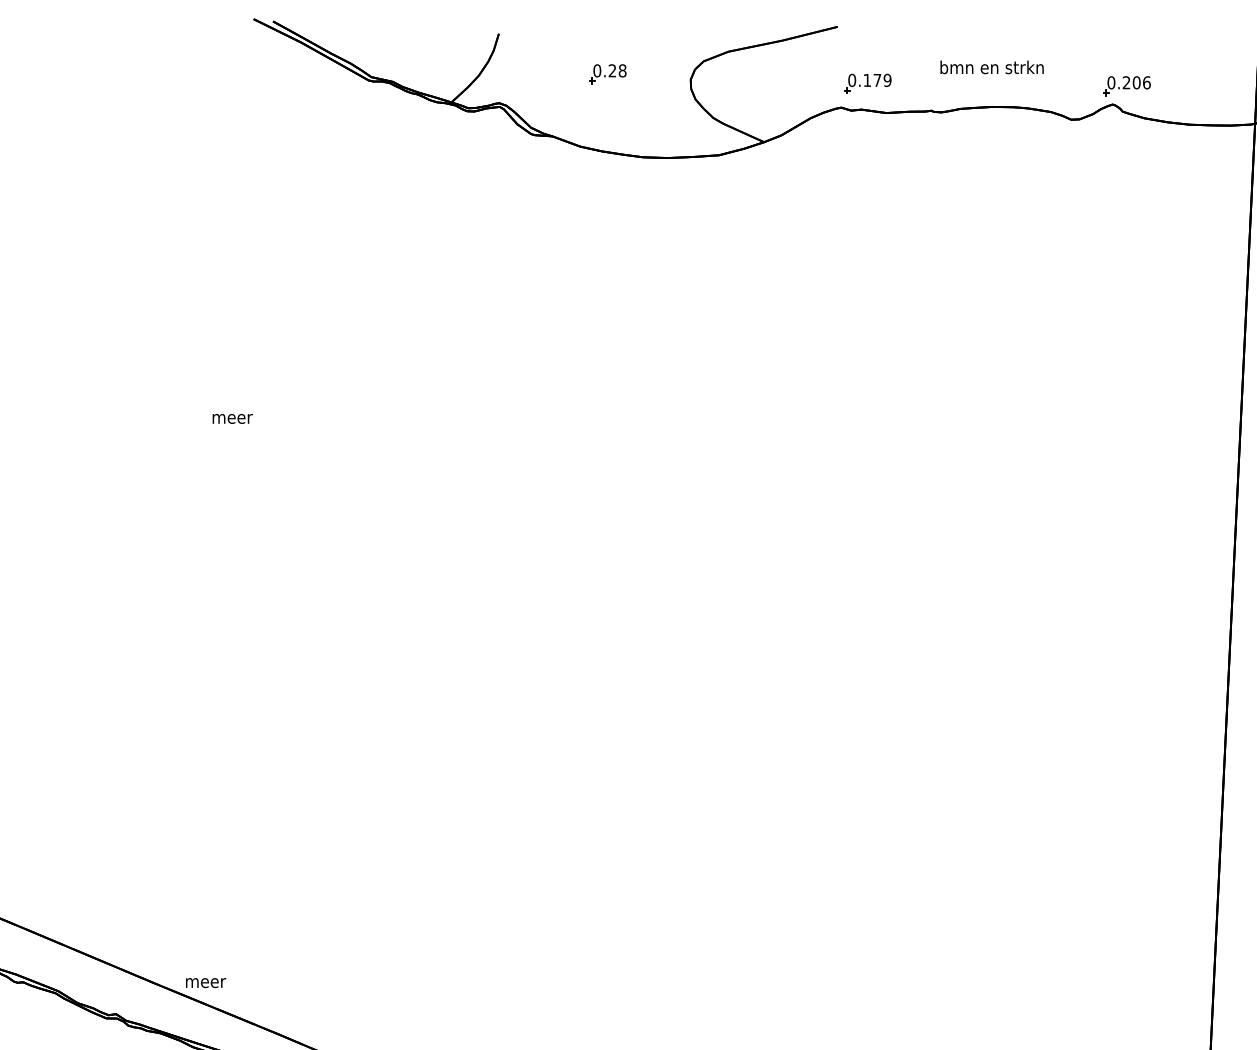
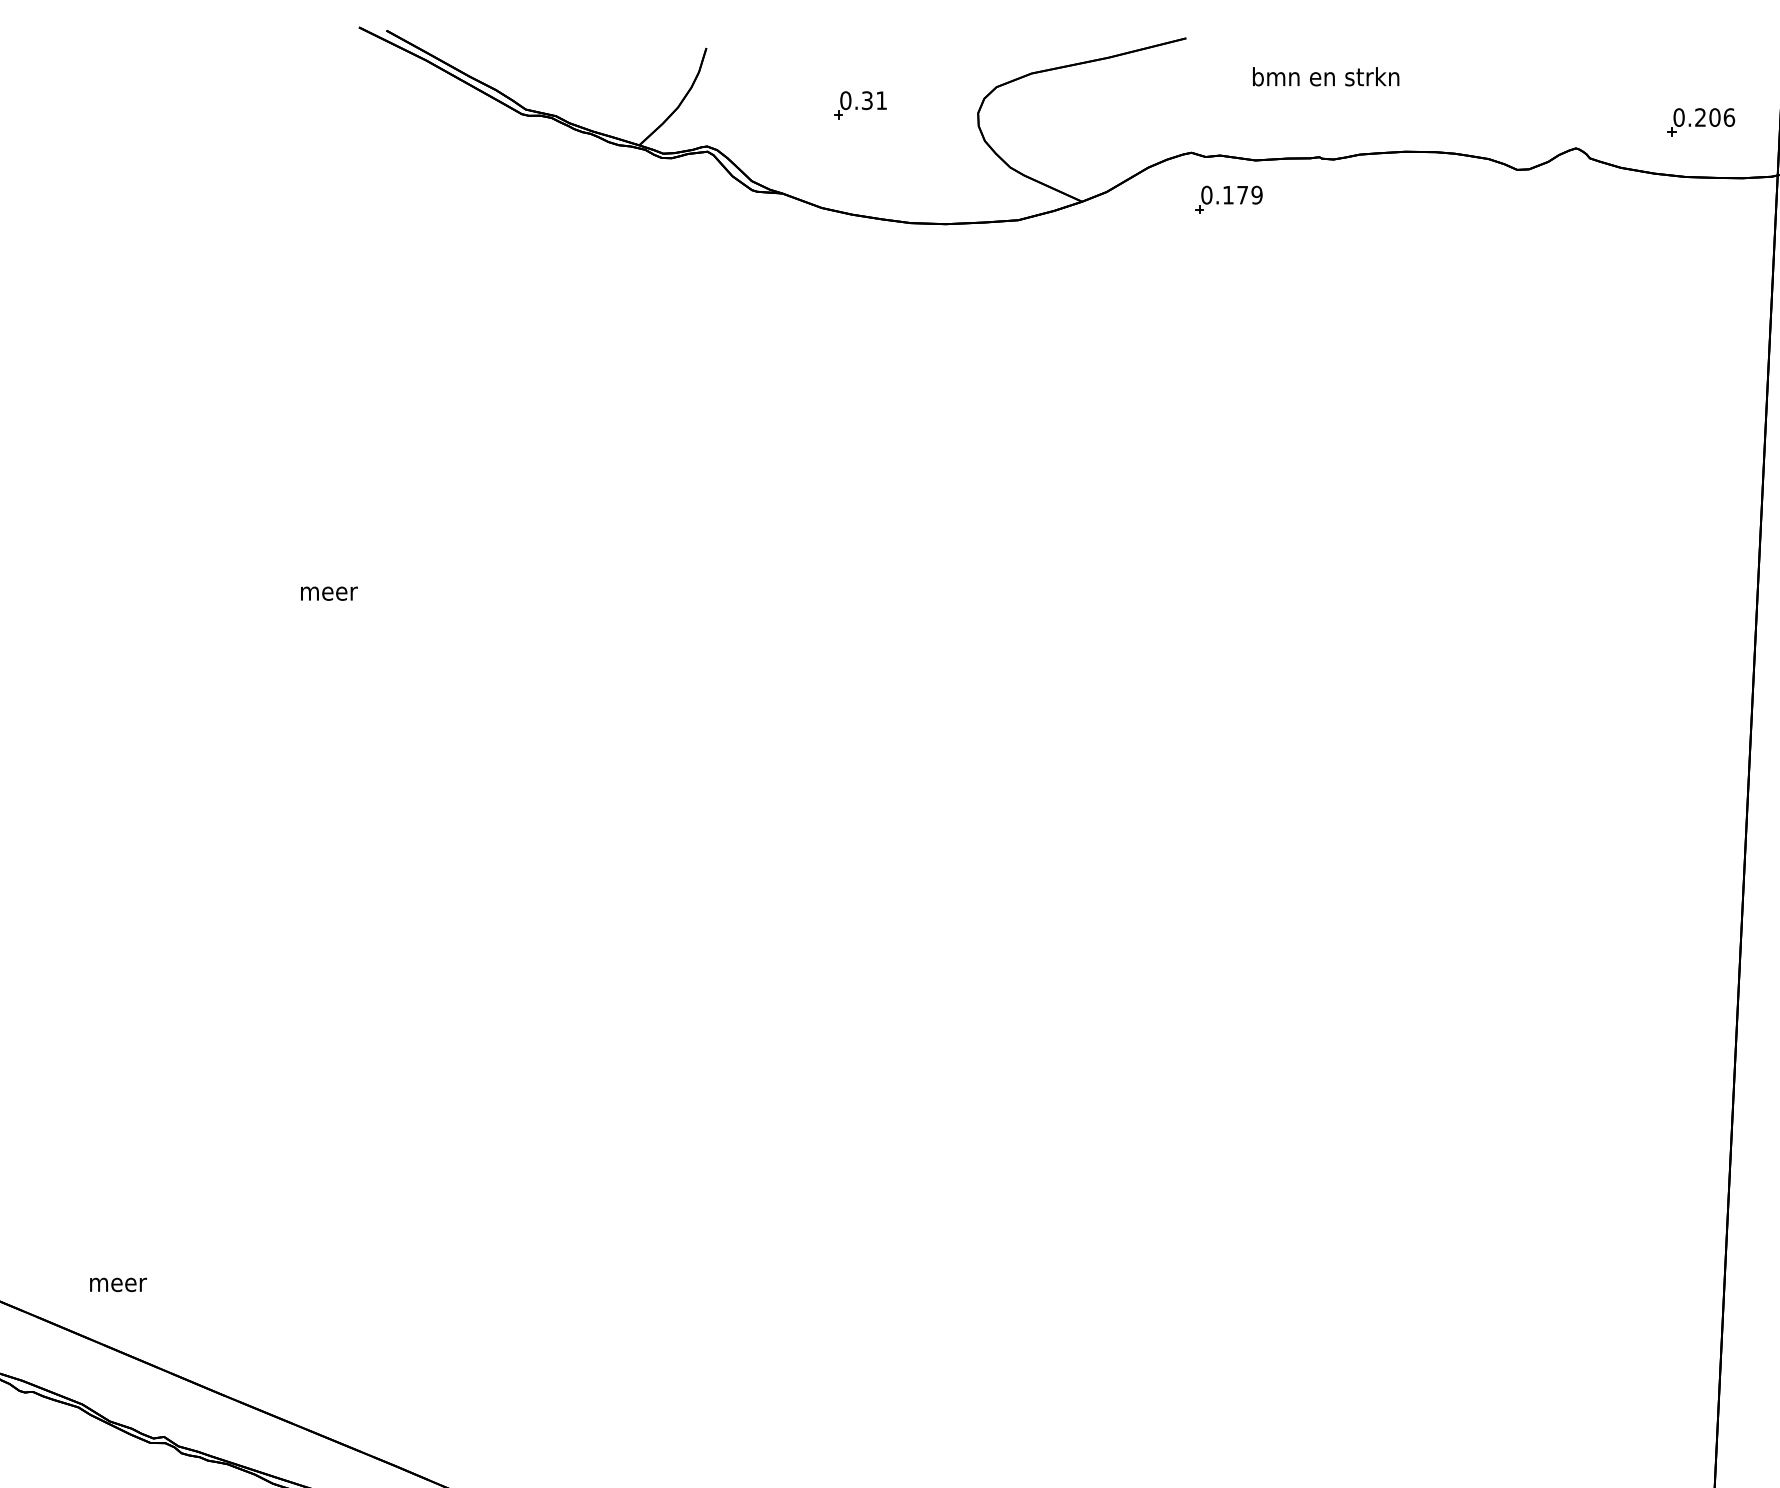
text: (992, 67) -> (1326, 76), moved
text: (617, 70) -> (874, 100), 0.28 -> 0.31
part: (867, 83) -> (1228, 199), moved
part: (1127, 86) -> (1701, 122), moved
text: (206, 982) -> (118, 1284), moved

